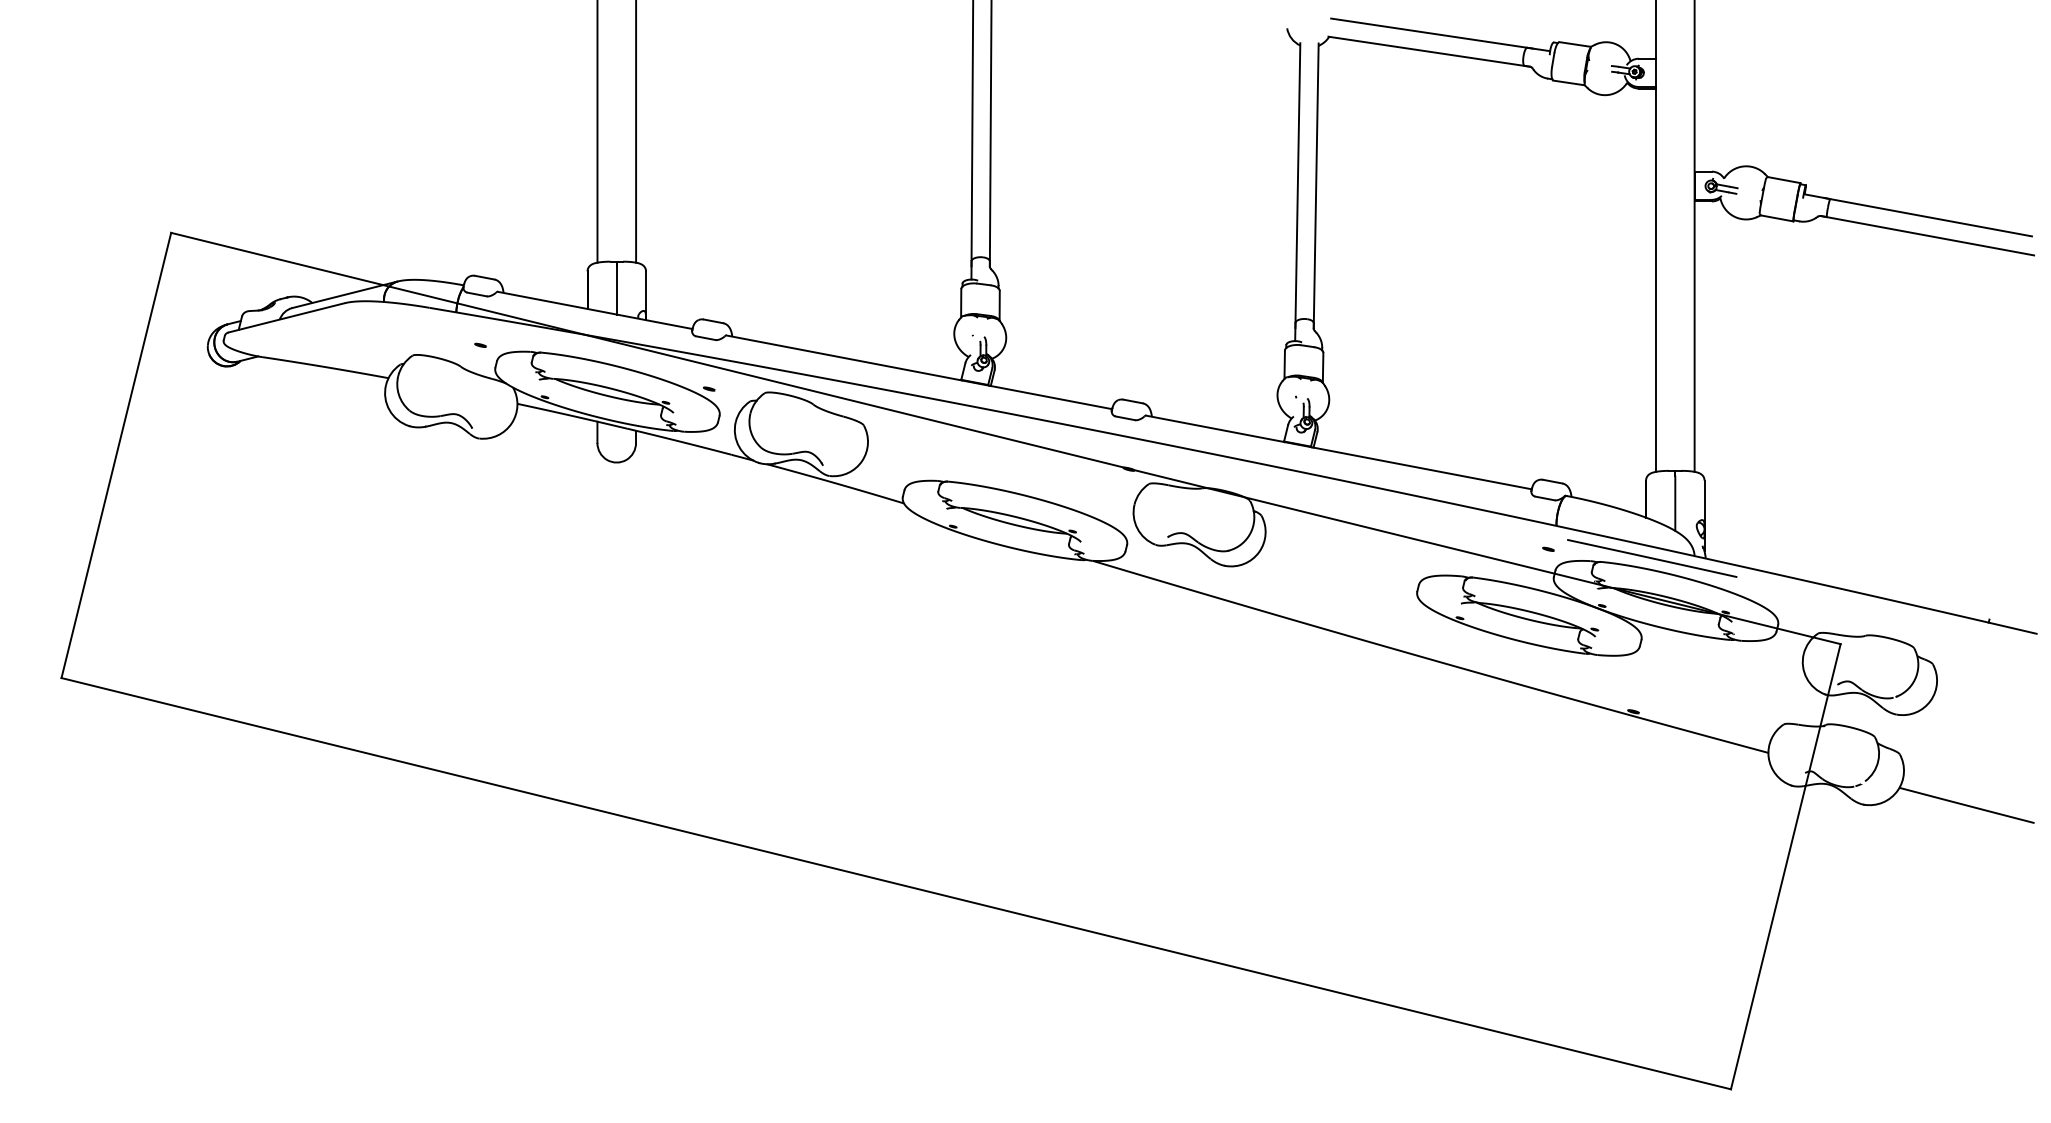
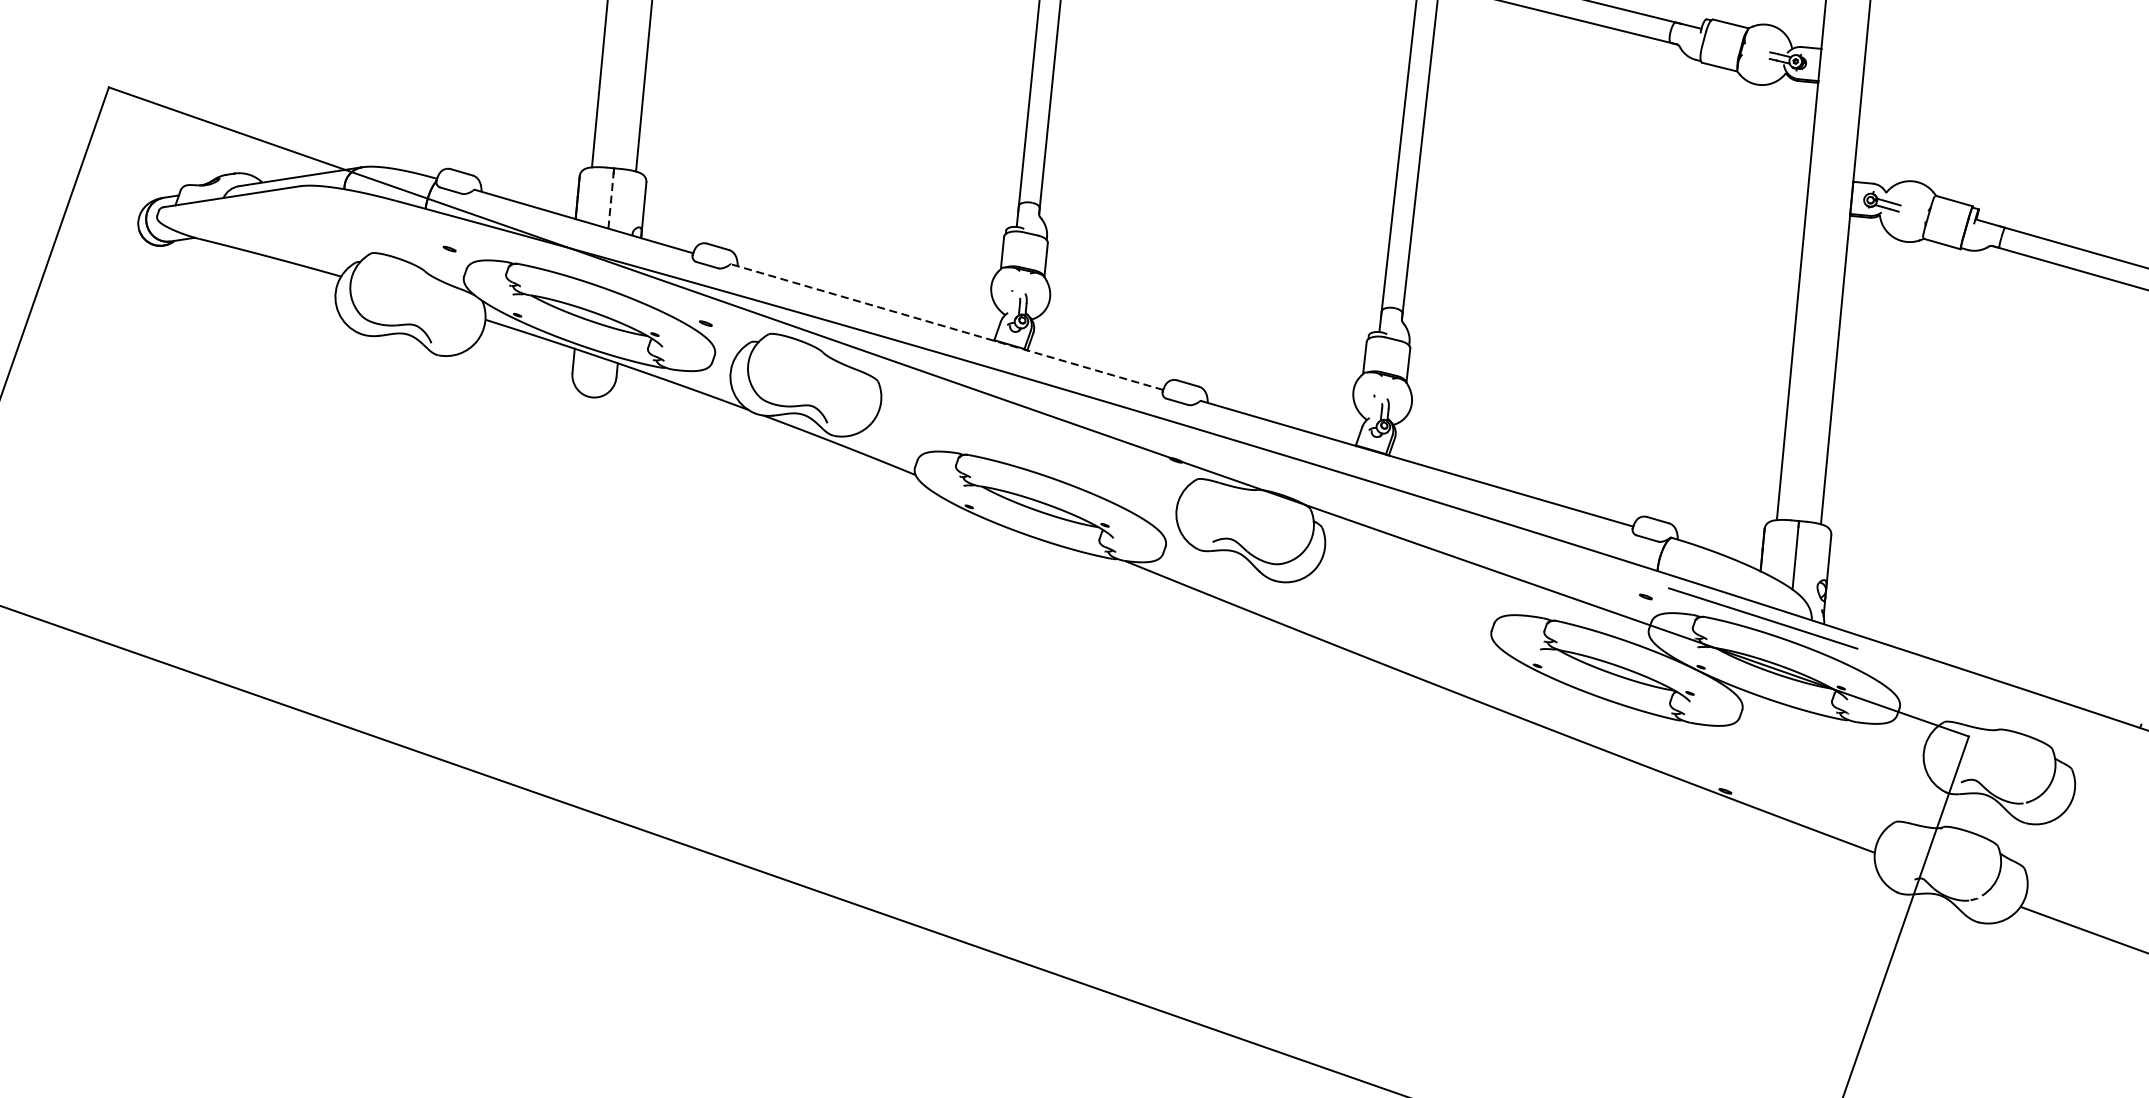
line: (616, 290) -> (610, 201), solid -> dashed
line: (918, 372) -> (946, 327), solid -> dashed

